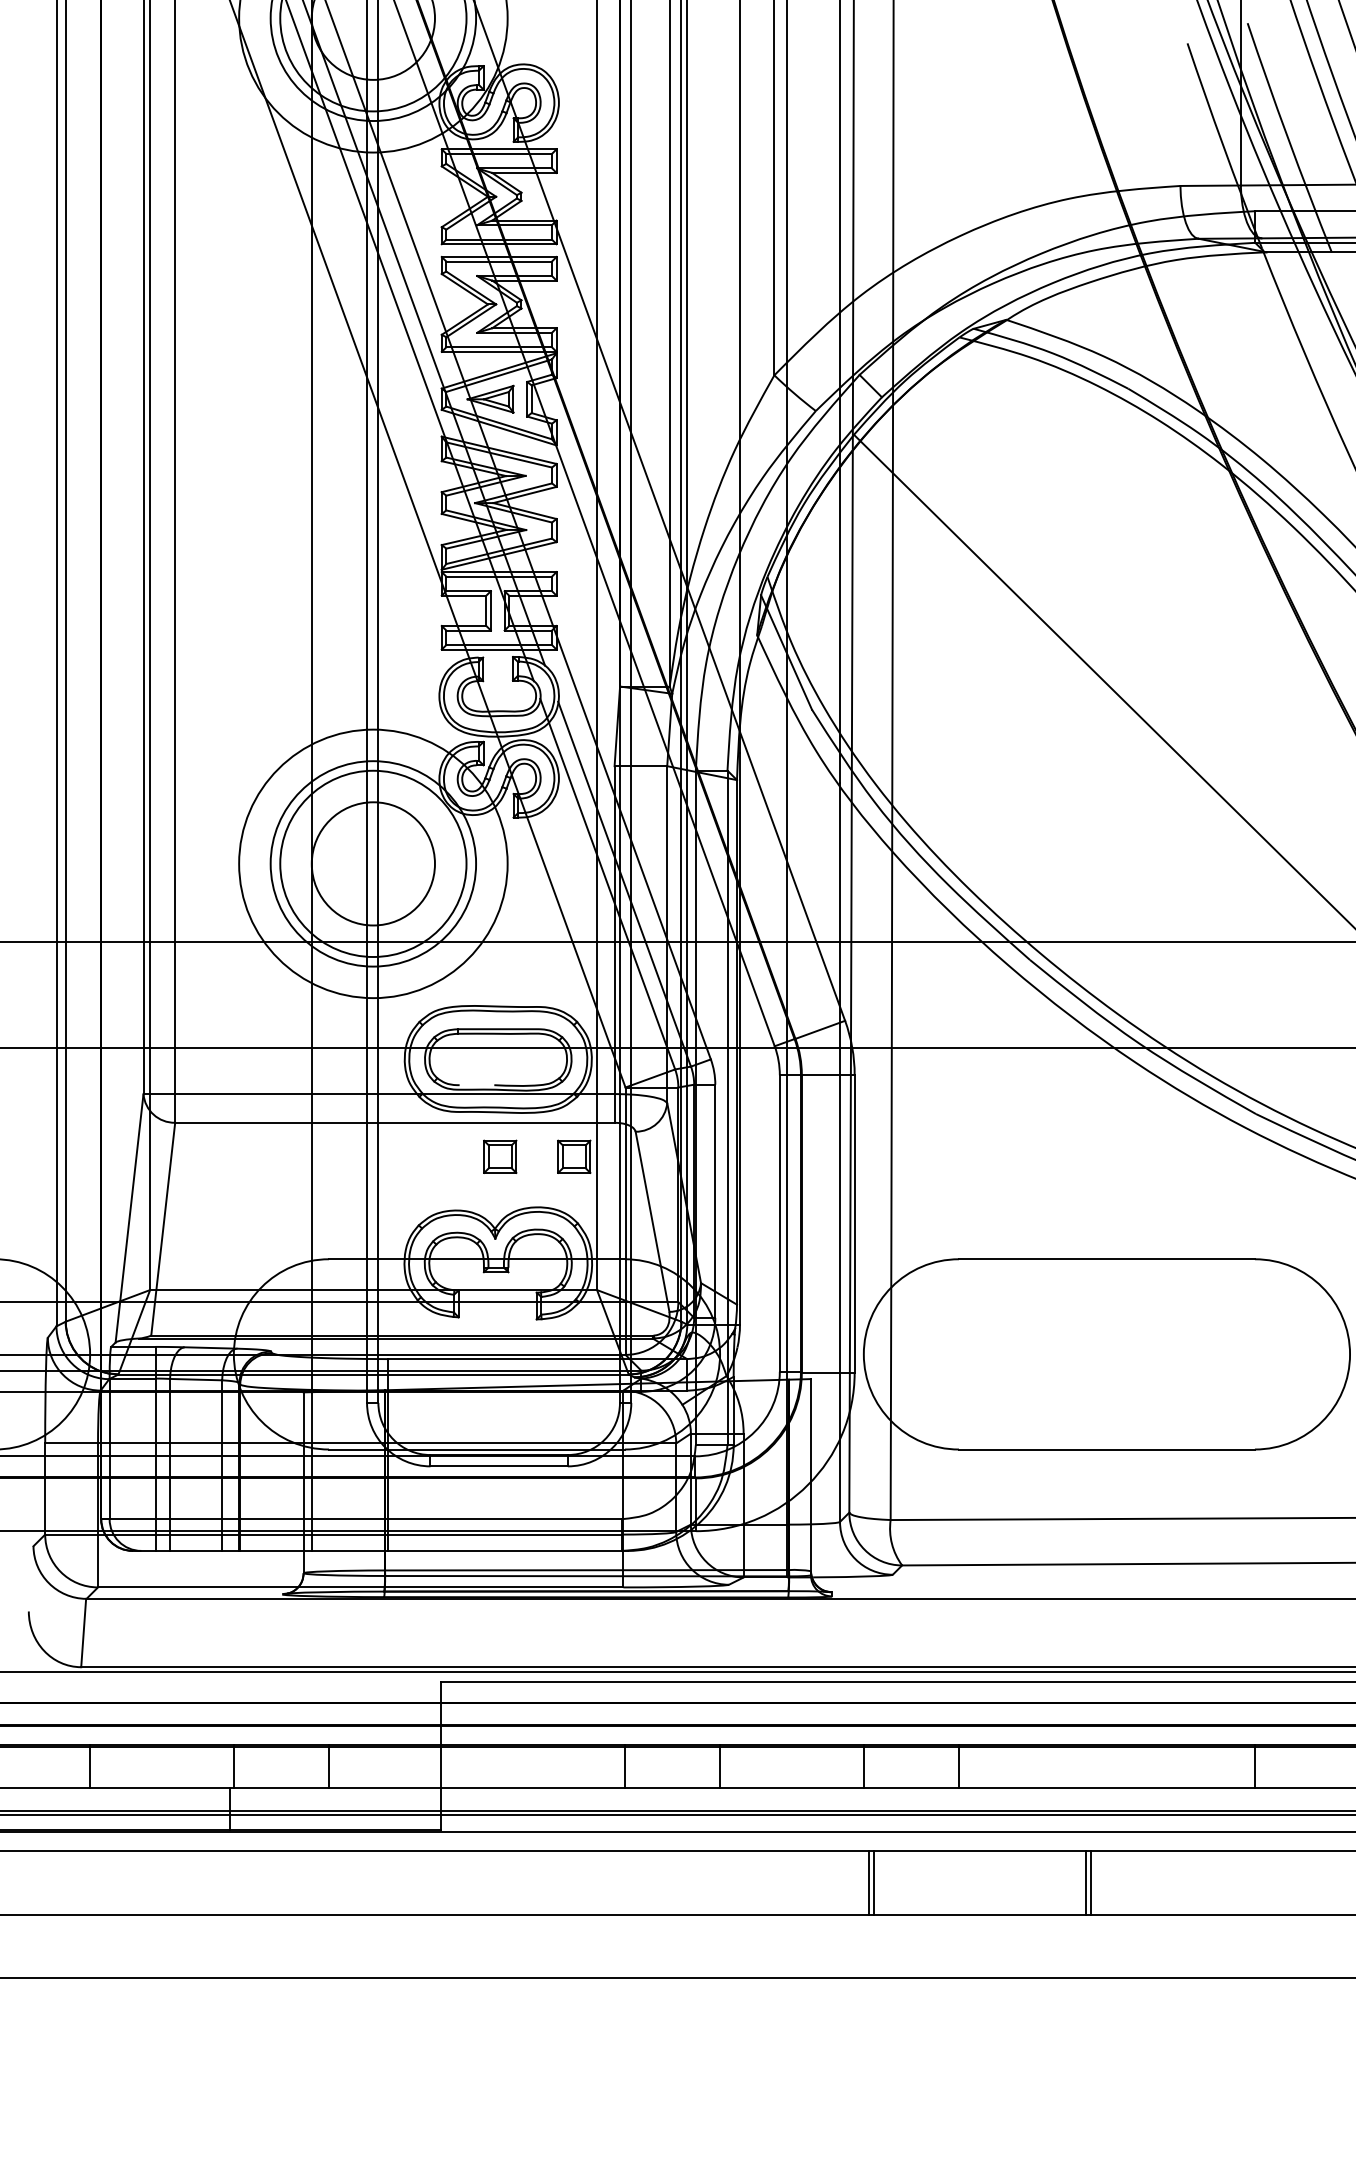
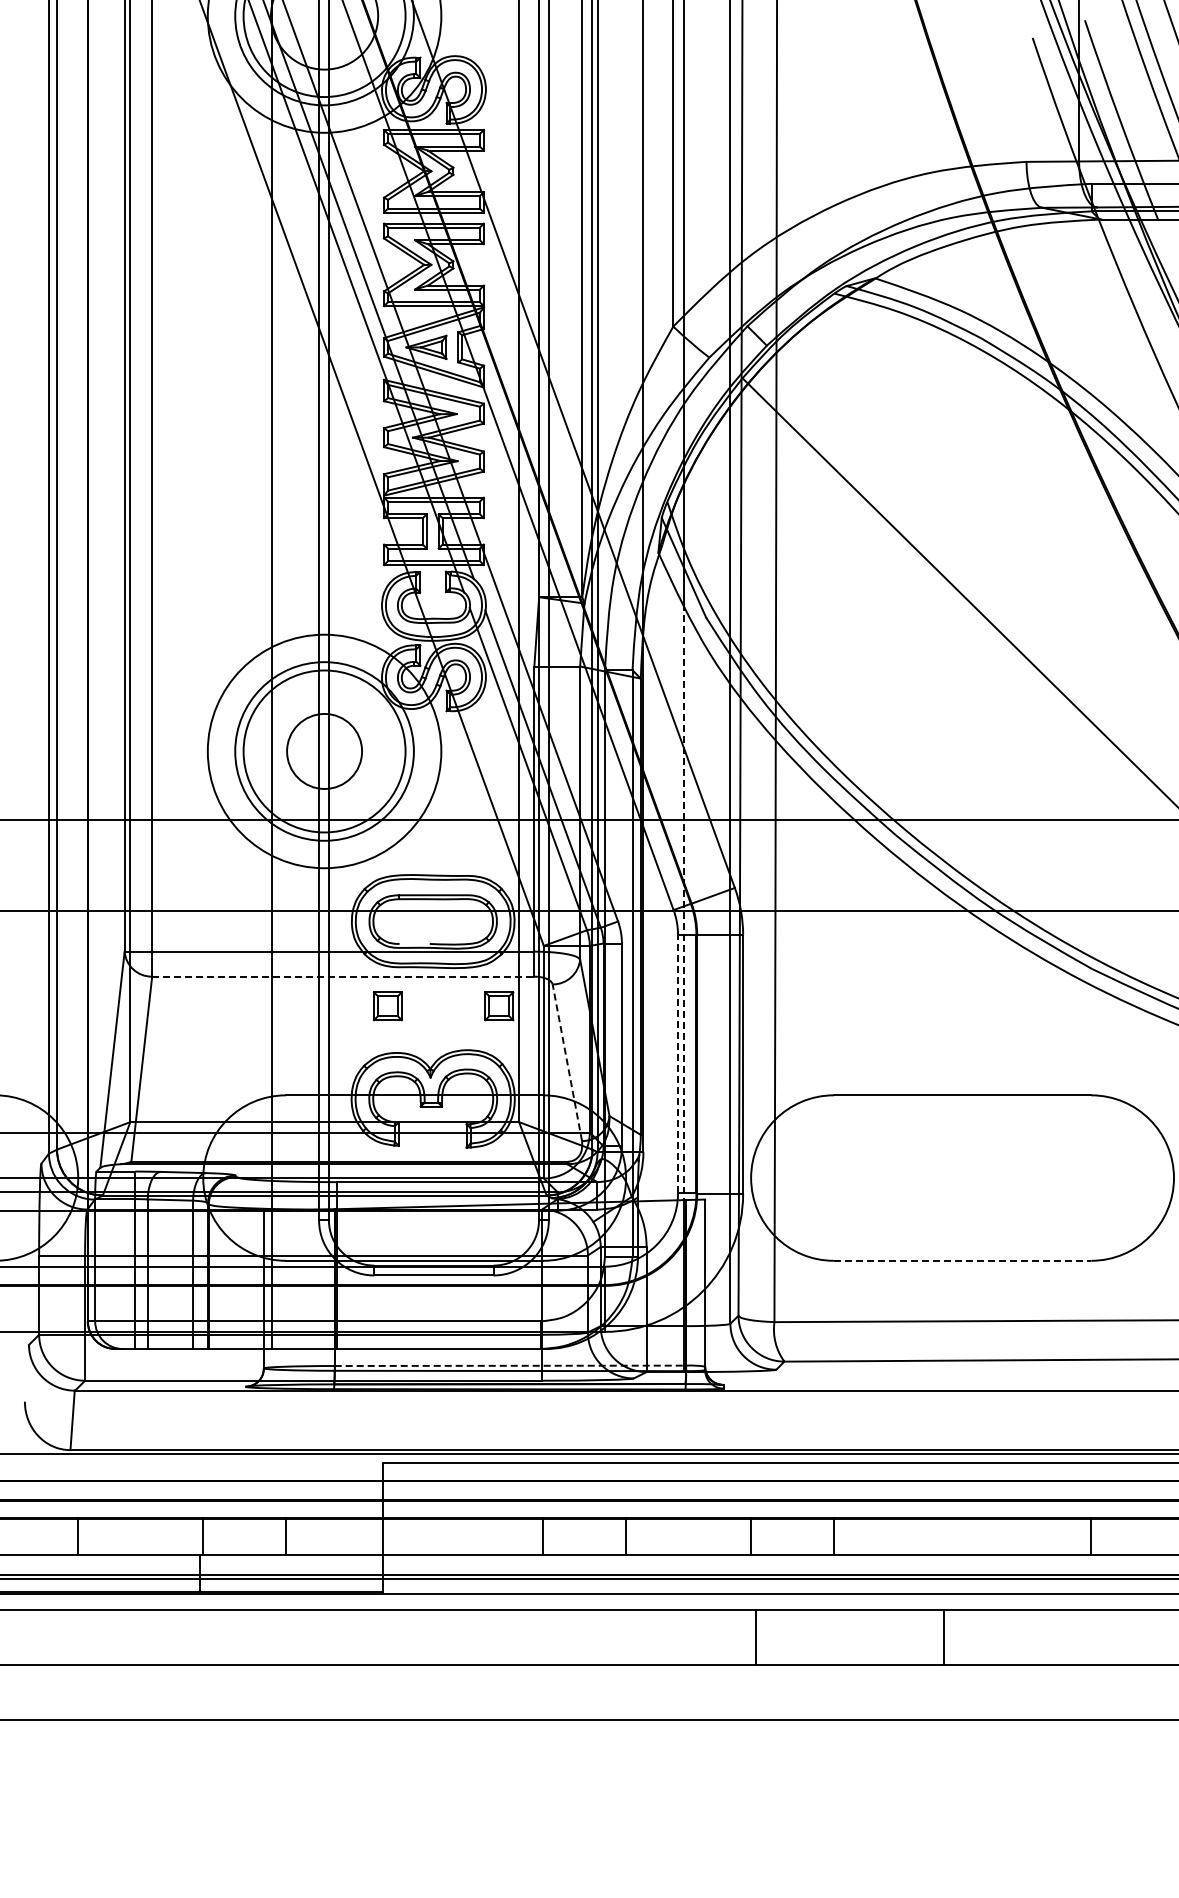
circle: (373, 863) -> (324, 751), size x0.7
line: (787, 1037) -> (684, 902), solid -> dashed
line: (395, 1122) -> (343, 976), solid -> dashed
part: (499, 1157) -> (387, 1006), moved
line: (652, 1221) -> (567, 1062), solid -> dashed
line: (780, 1223) -> (678, 1064), solid -> dashed
line: (1106, 1449) -> (962, 1260), solid -> dashed
line: (587, 1569) -> (510, 1365), solid -> dashed
line: (874, 1882) -> (760, 1637), removed
line: (1090, 1882) -> (948, 1637), removed

